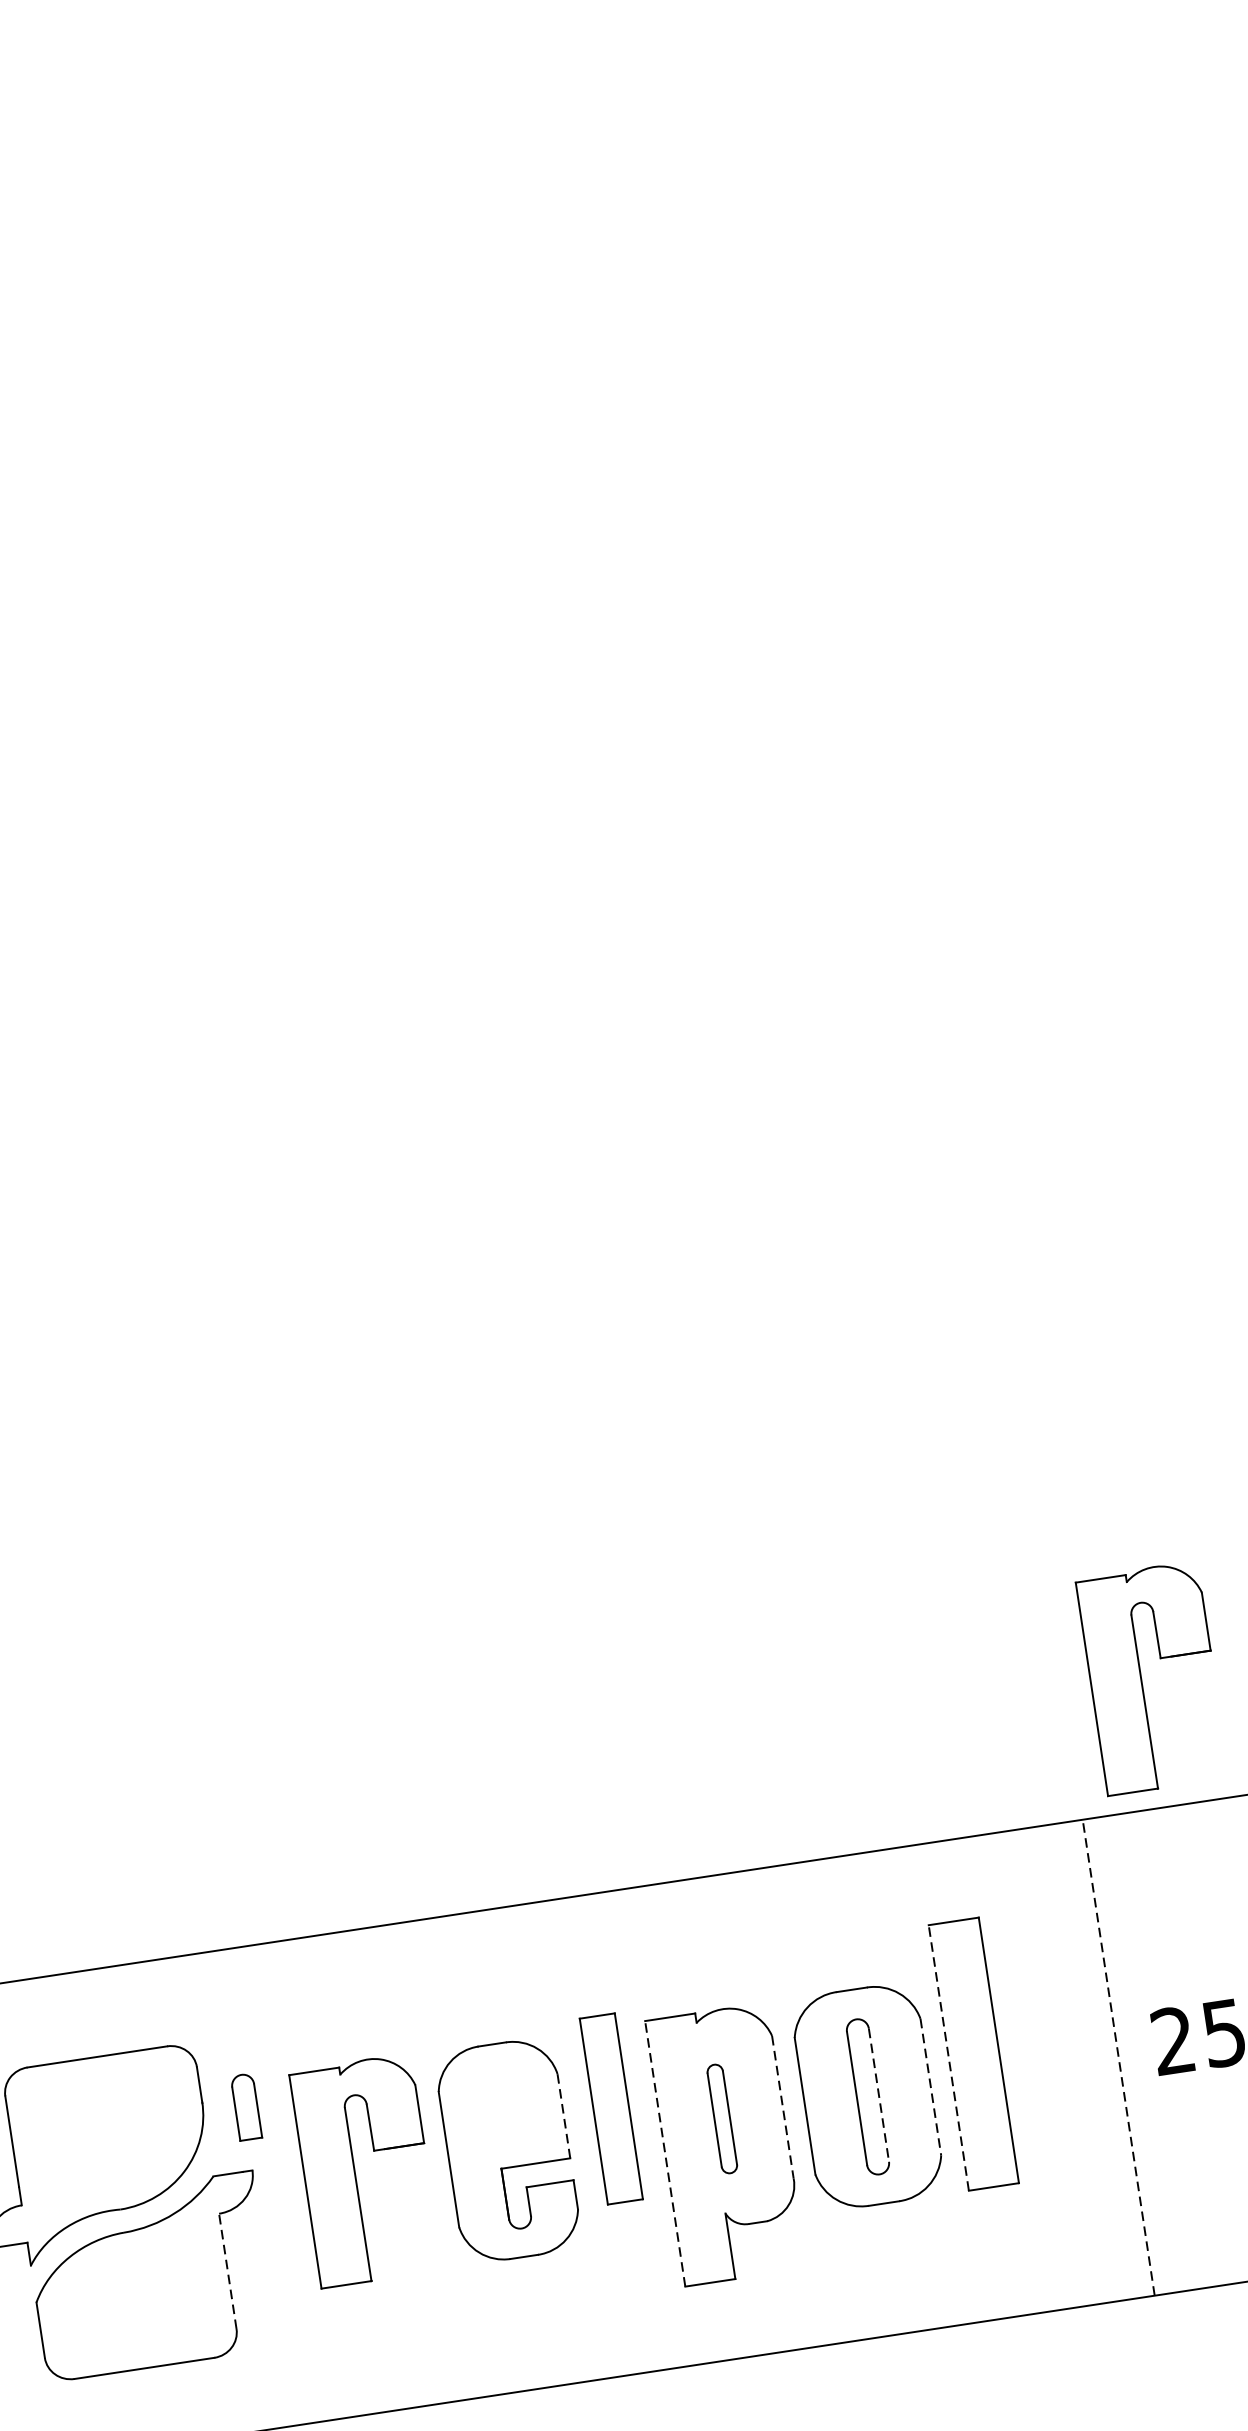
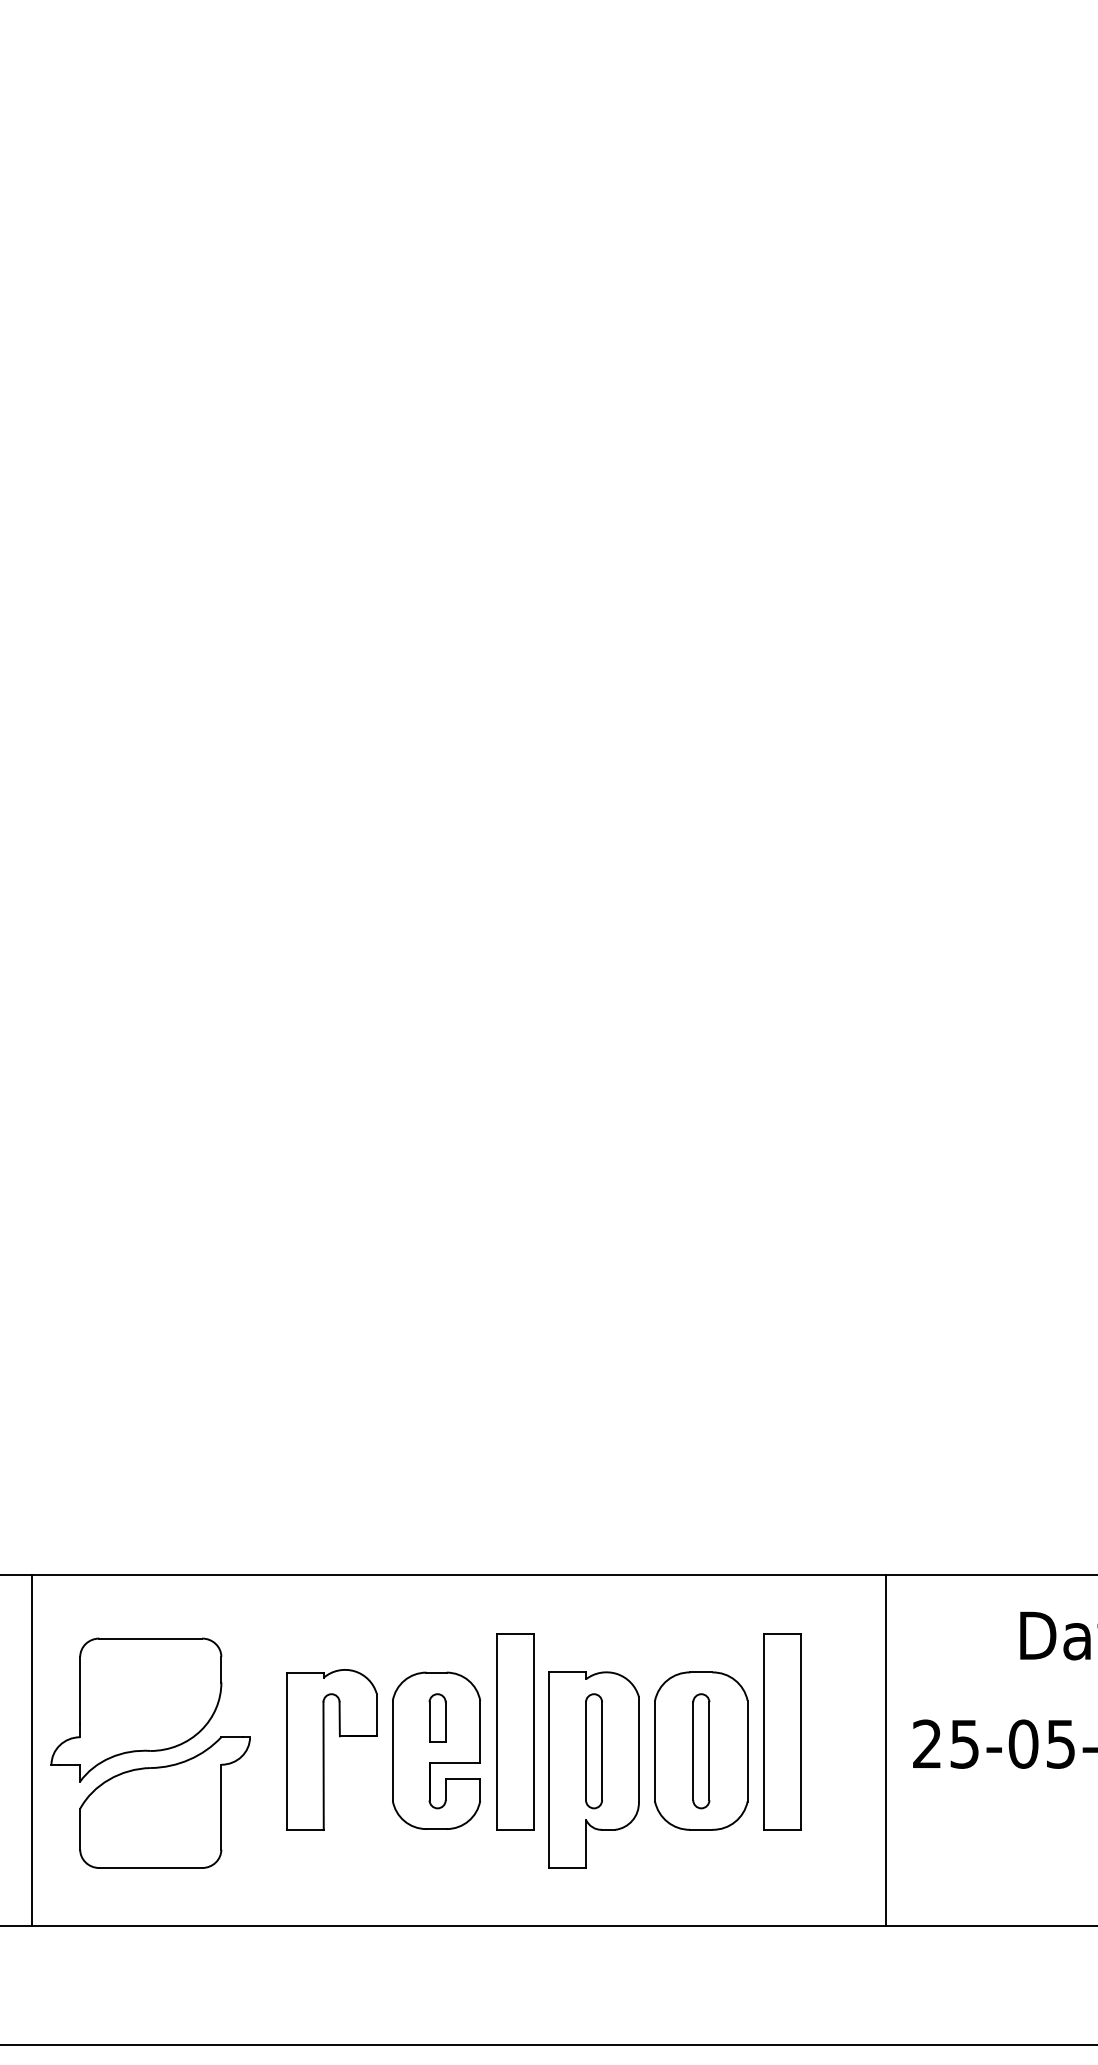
part: (1142, 1679) -> (944, 1480), removed
line: (1119, 2056) -> (886, 1749), dashed -> solid
line: (948, 2058) -> (763, 1732), dashed -> solid
line: (930, 2087) -> (747, 1751), dashed -> solid
line: (879, 2095) -> (709, 1751), dashed -> solid
part: (246, 2106) -> (437, 1717), moved
line: (782, 2107) -> (638, 1749), dashed -> solid
part: (611, 2108) -> (515, 1731), size x1.43
line: (564, 2115) -> (480, 1731), dashed -> solid
part: (721, 2119) -> (593, 1751), size x1.43
line: (665, 2154) -> (549, 1770), dashed -> solid
line: (227, 2270) -> (221, 1806), dashed -> solid

